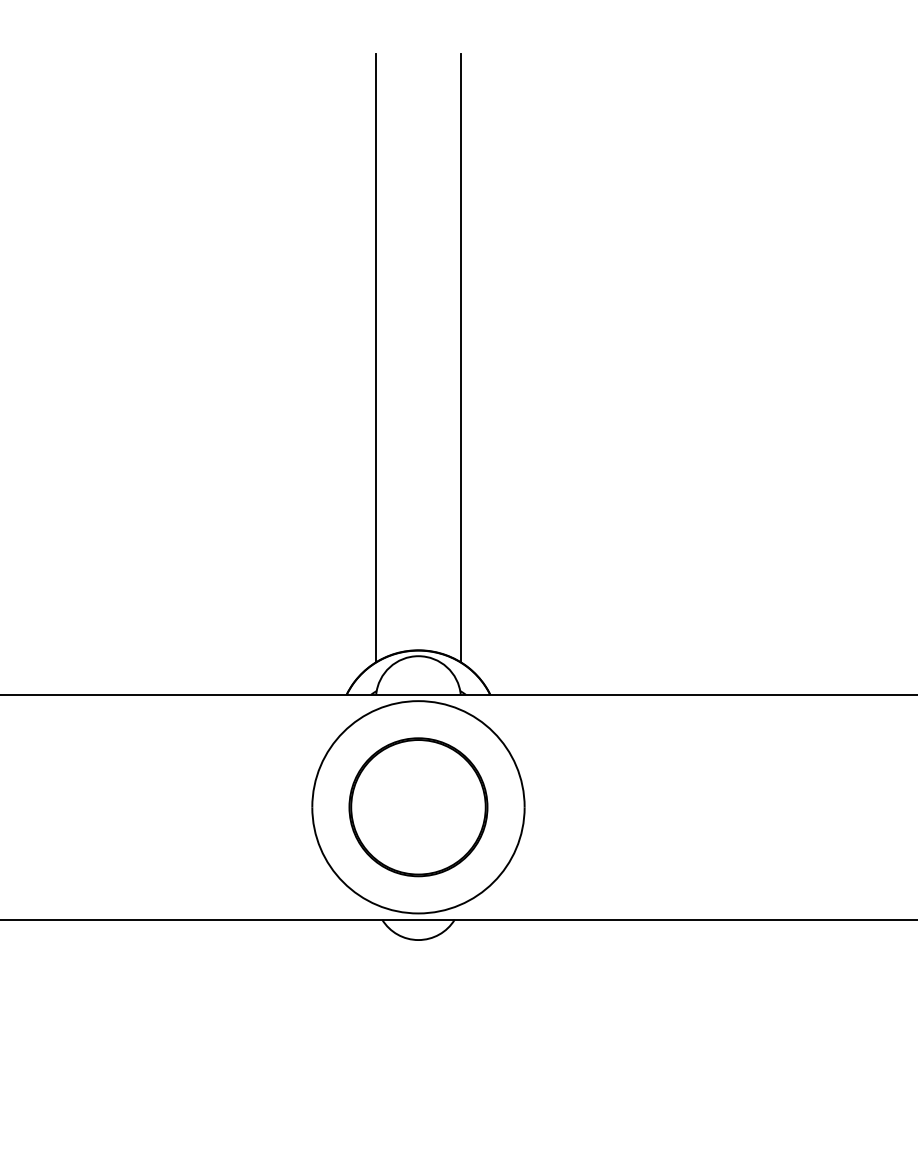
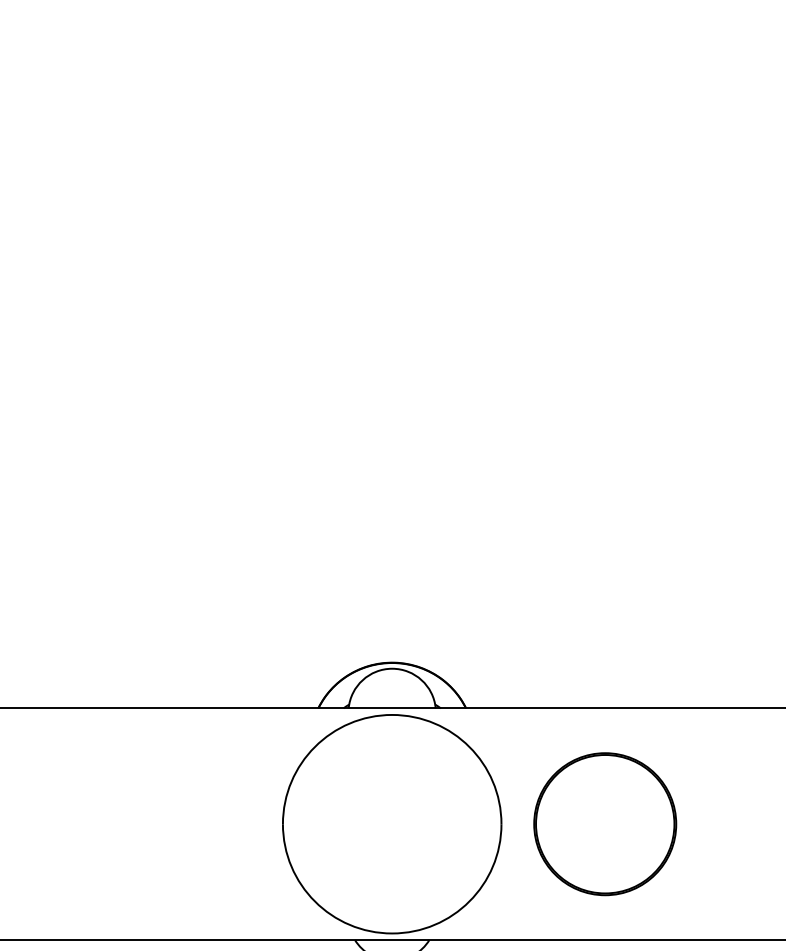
line: (376, 357) -> (349, 361), removed
line: (460, 357) -> (435, 361), removed
part: (418, 807) -> (605, 824), moved

